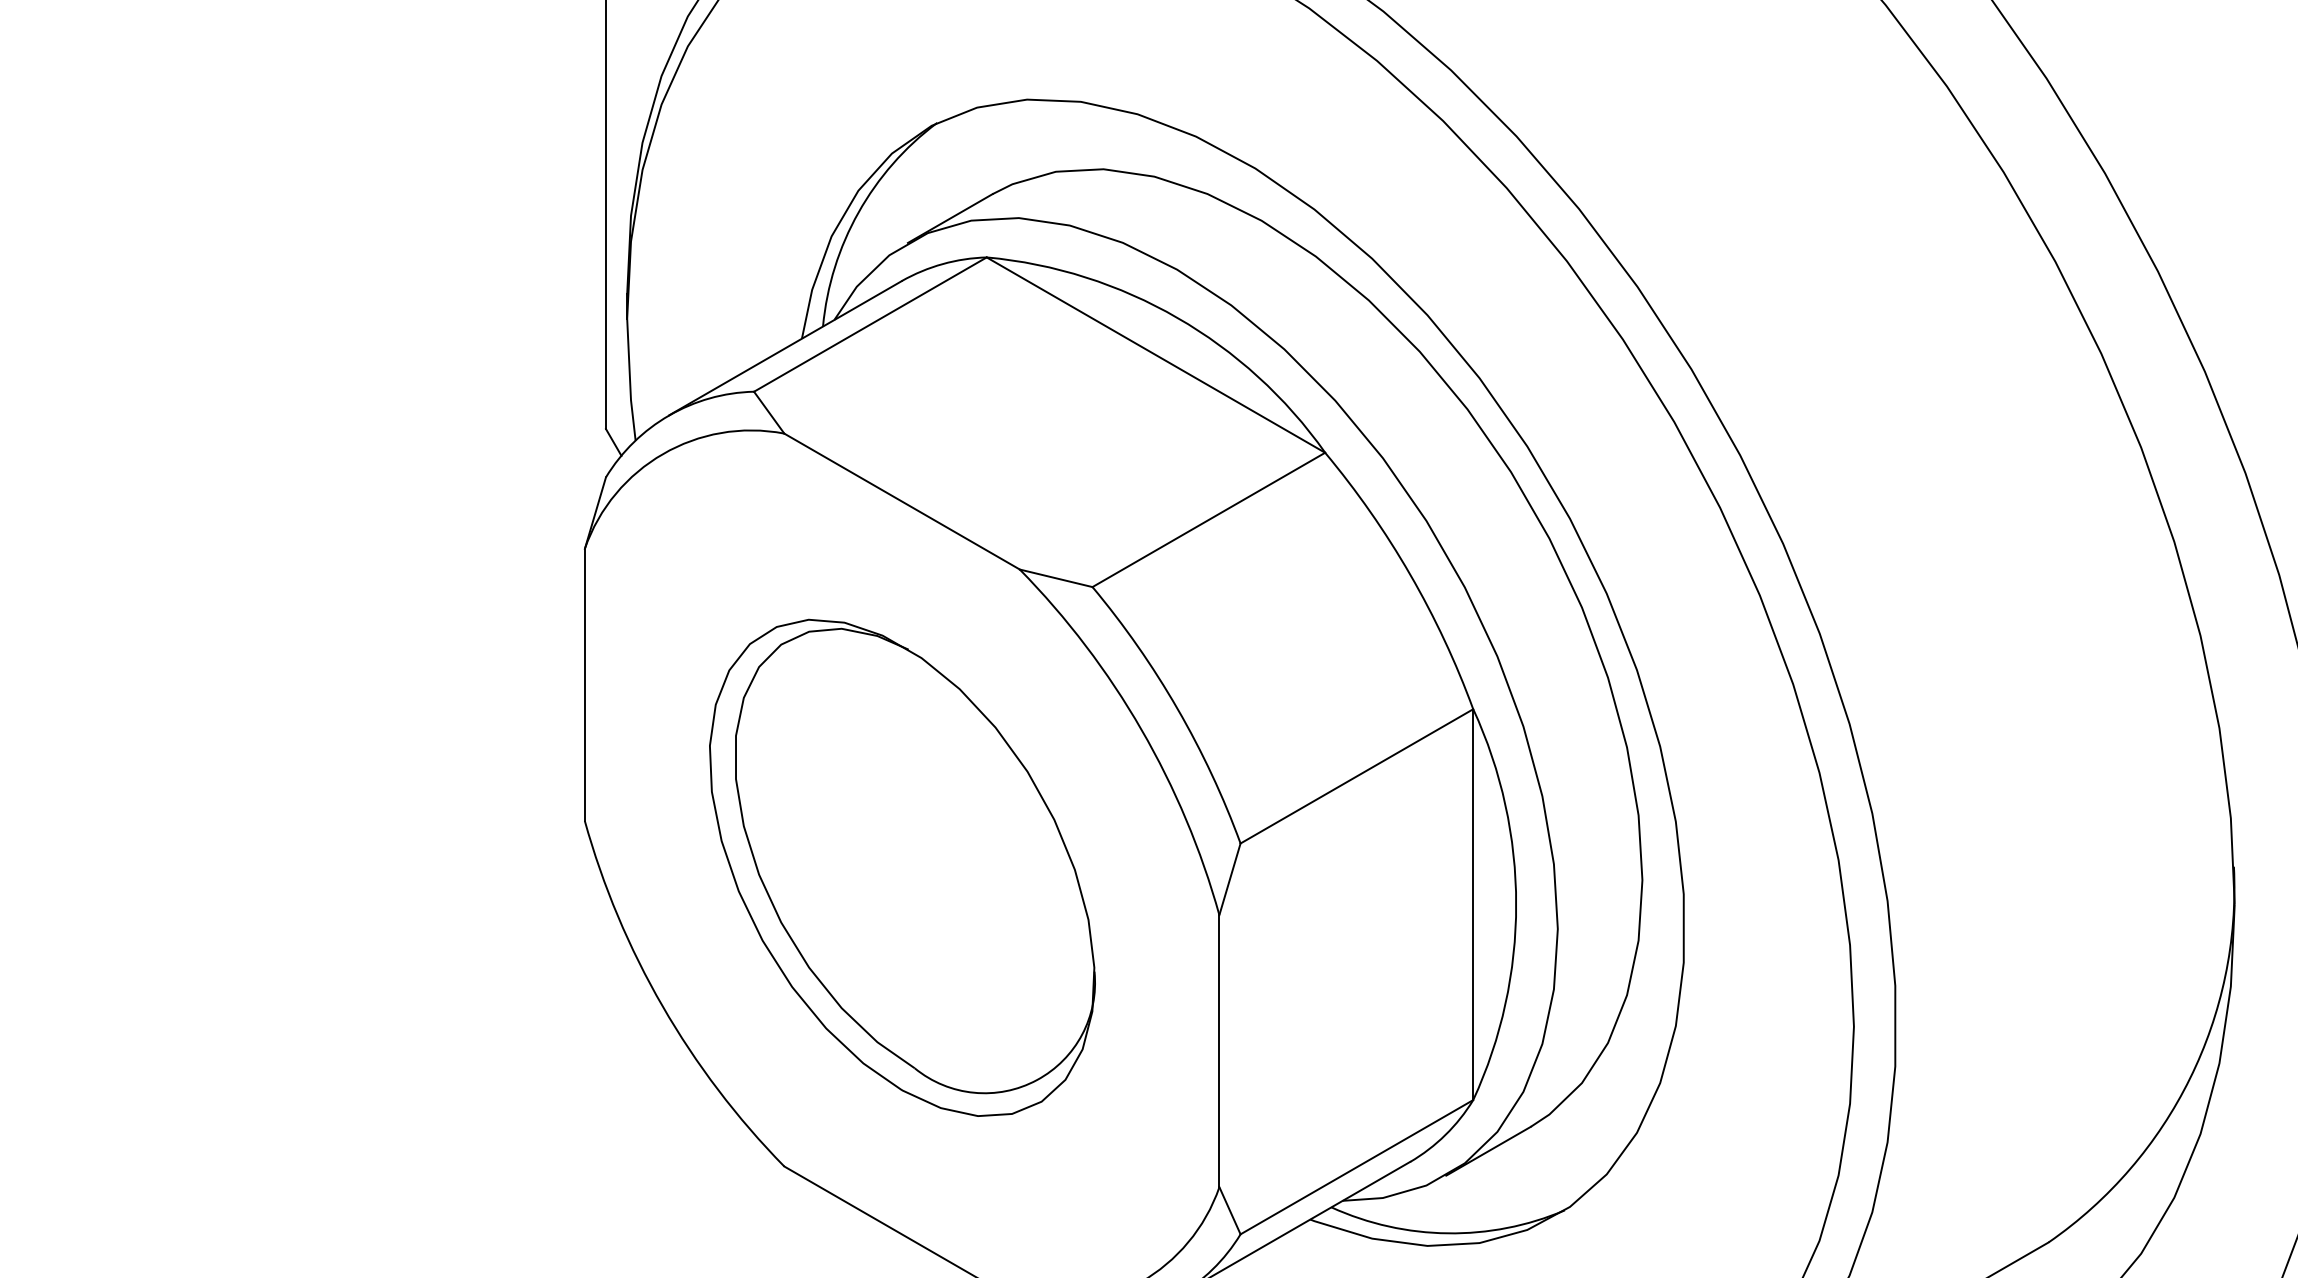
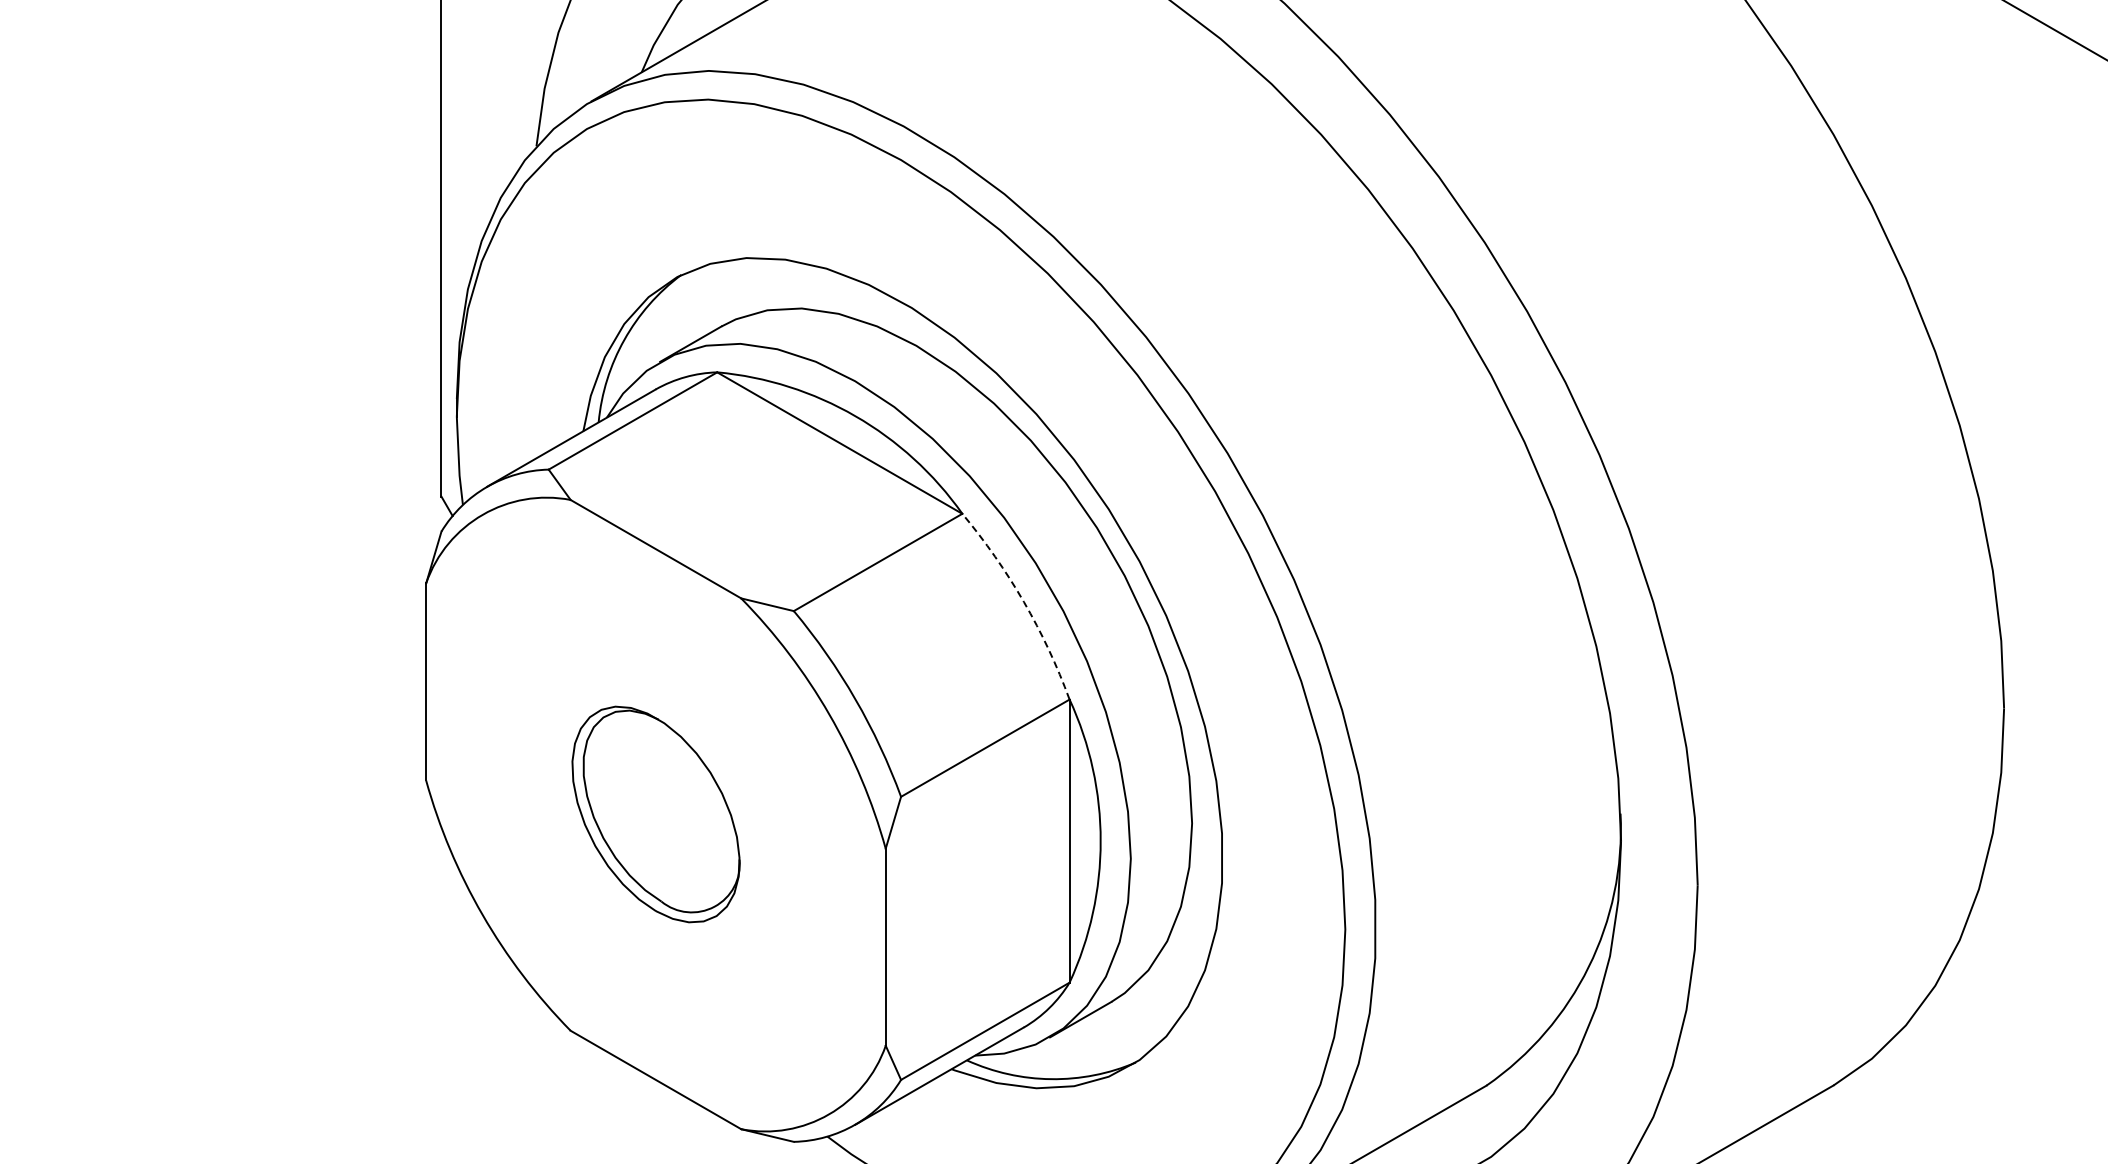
arc: (1409, 575) -> (1023, 602), solid -> dashed
part: (901, 867) -> (655, 814), size x0.6

